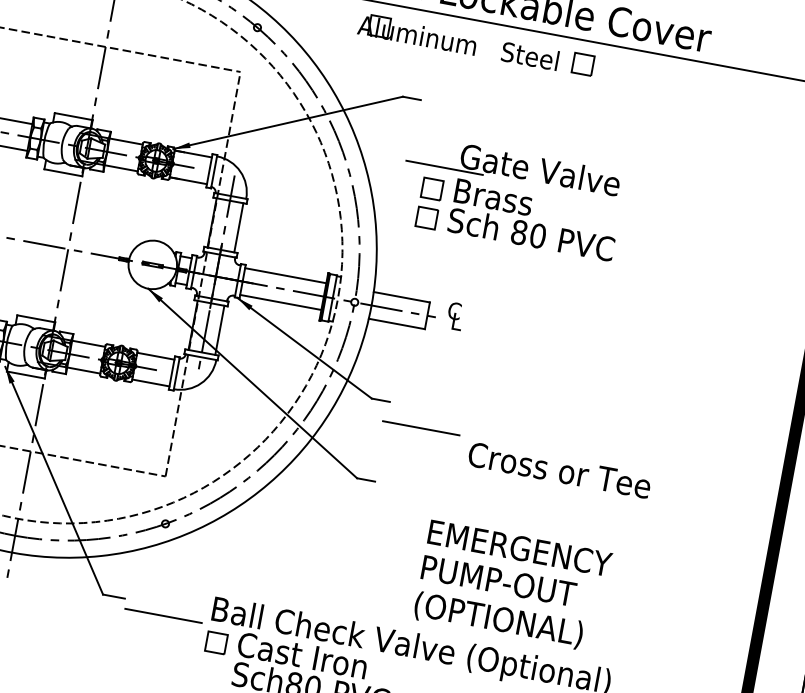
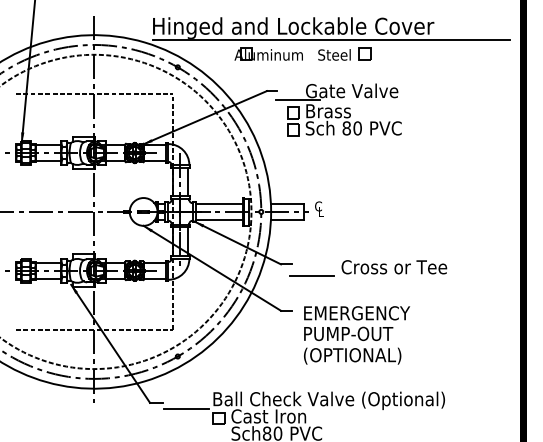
part: (511, 197) -> (338, 109), moved
text: (559, 470) -> (394, 267), moved
text: (513, 586) -> (357, 335), moved

